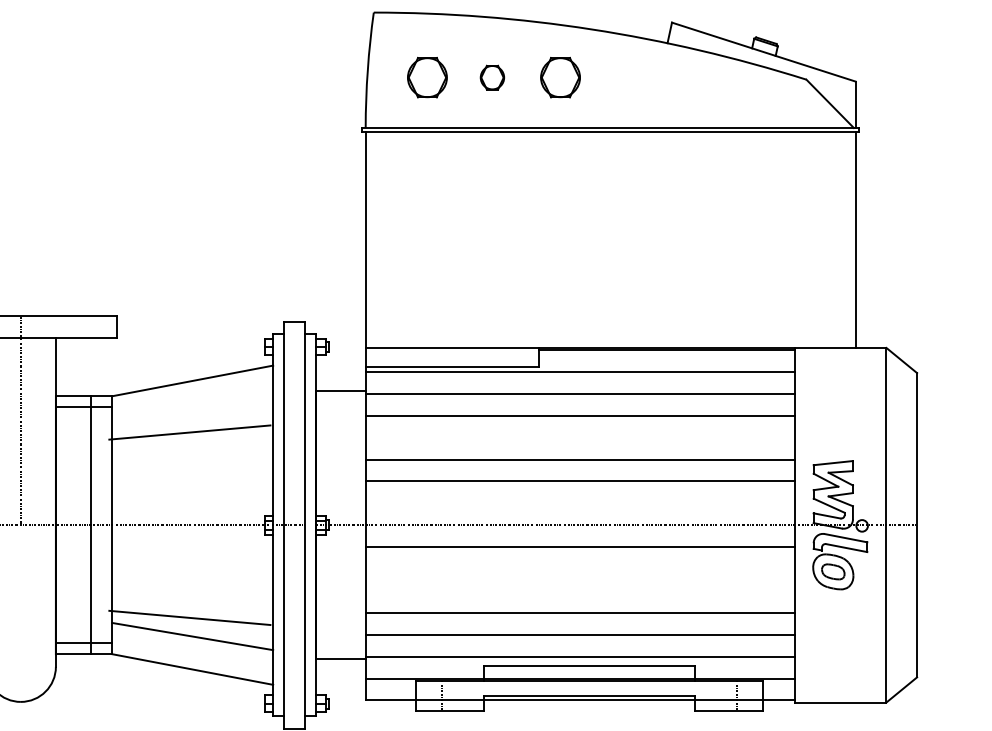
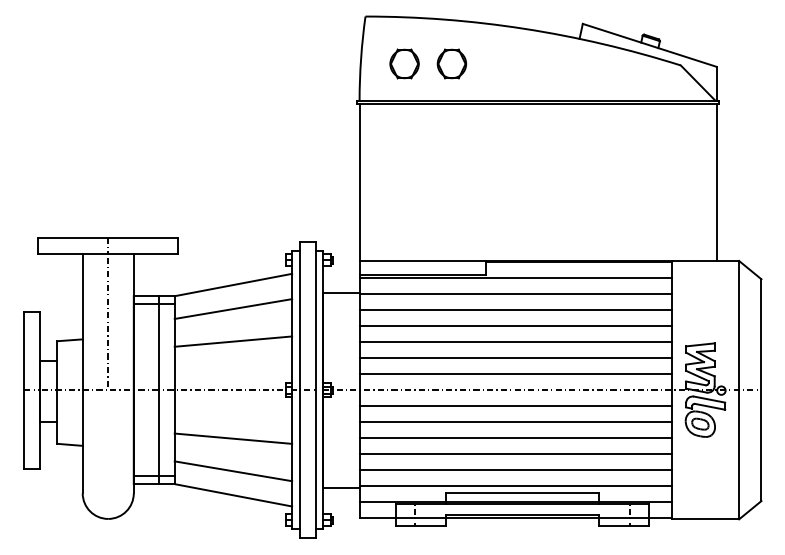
part: (491, 77) -> (451, 63), size x1.67
part: (560, 77) -> (501, 63), removed
line: (192, 413) -> (233, 308), added
line: (189, 432) -> (233, 341), moved
line: (579, 437) -> (515, 326), added
line: (579, 503) -> (515, 374), added
line: (579, 569) -> (515, 422), added
line: (579, 591) -> (515, 438), added
line: (189, 617) -> (233, 438), moved

